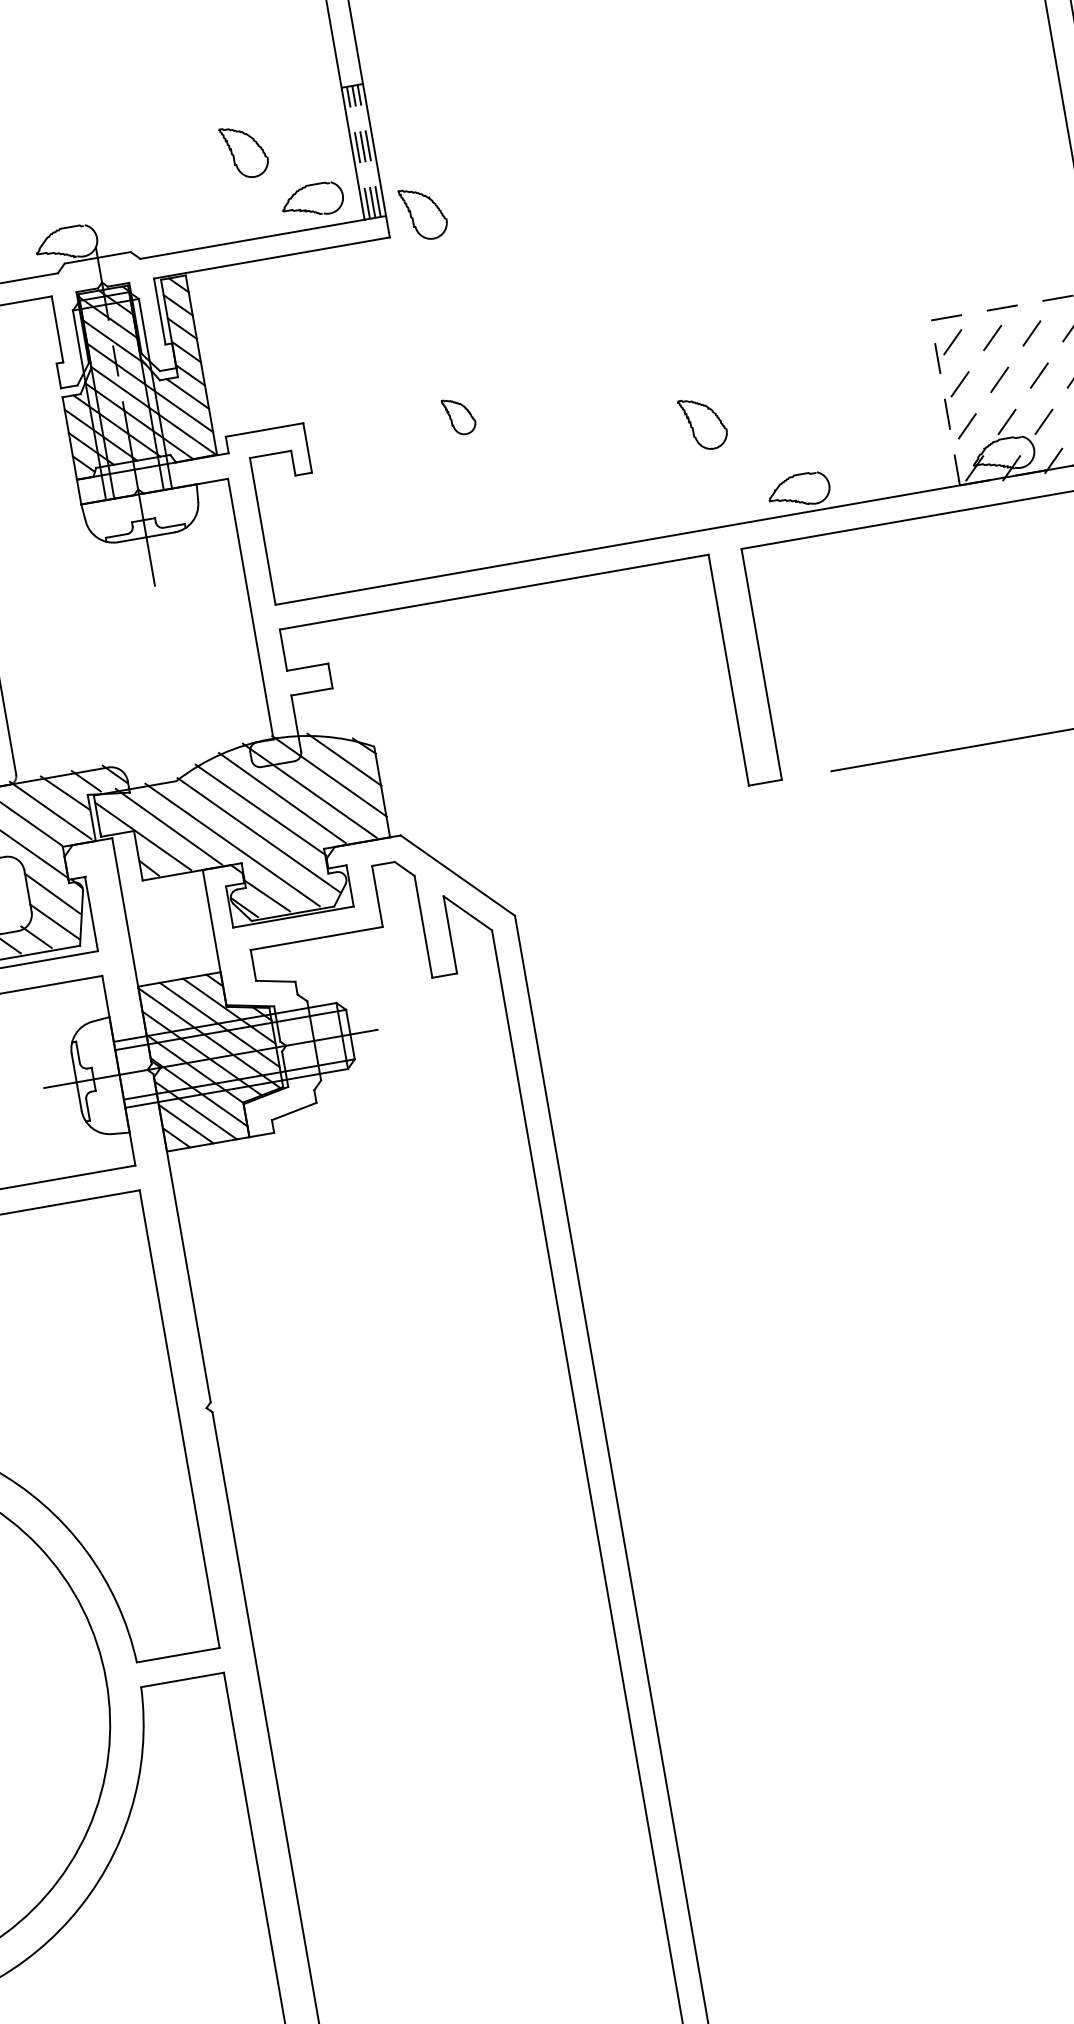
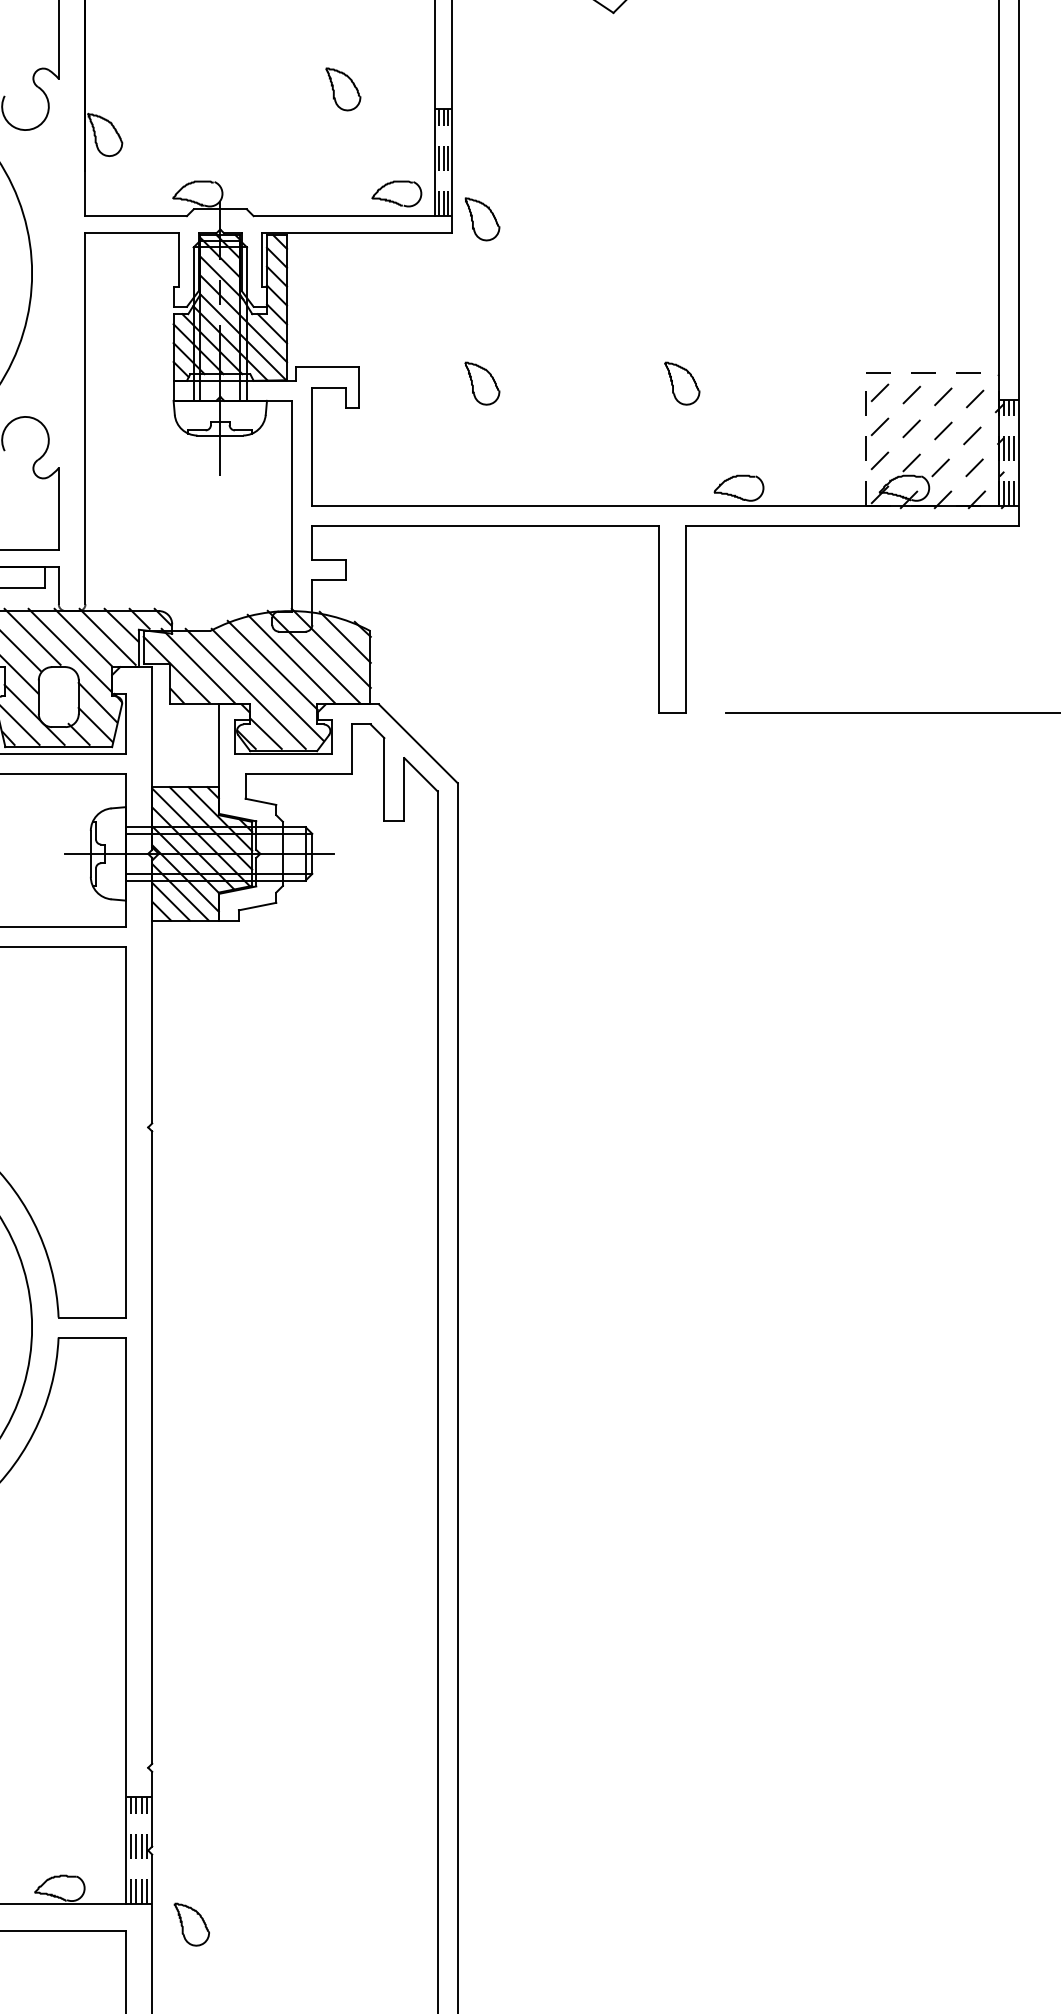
part: (245, 151) -> (343, 89), moved
part: (459, 416) -> (482, 383), size x1.43
part: (703, 423) -> (682, 383), moved

